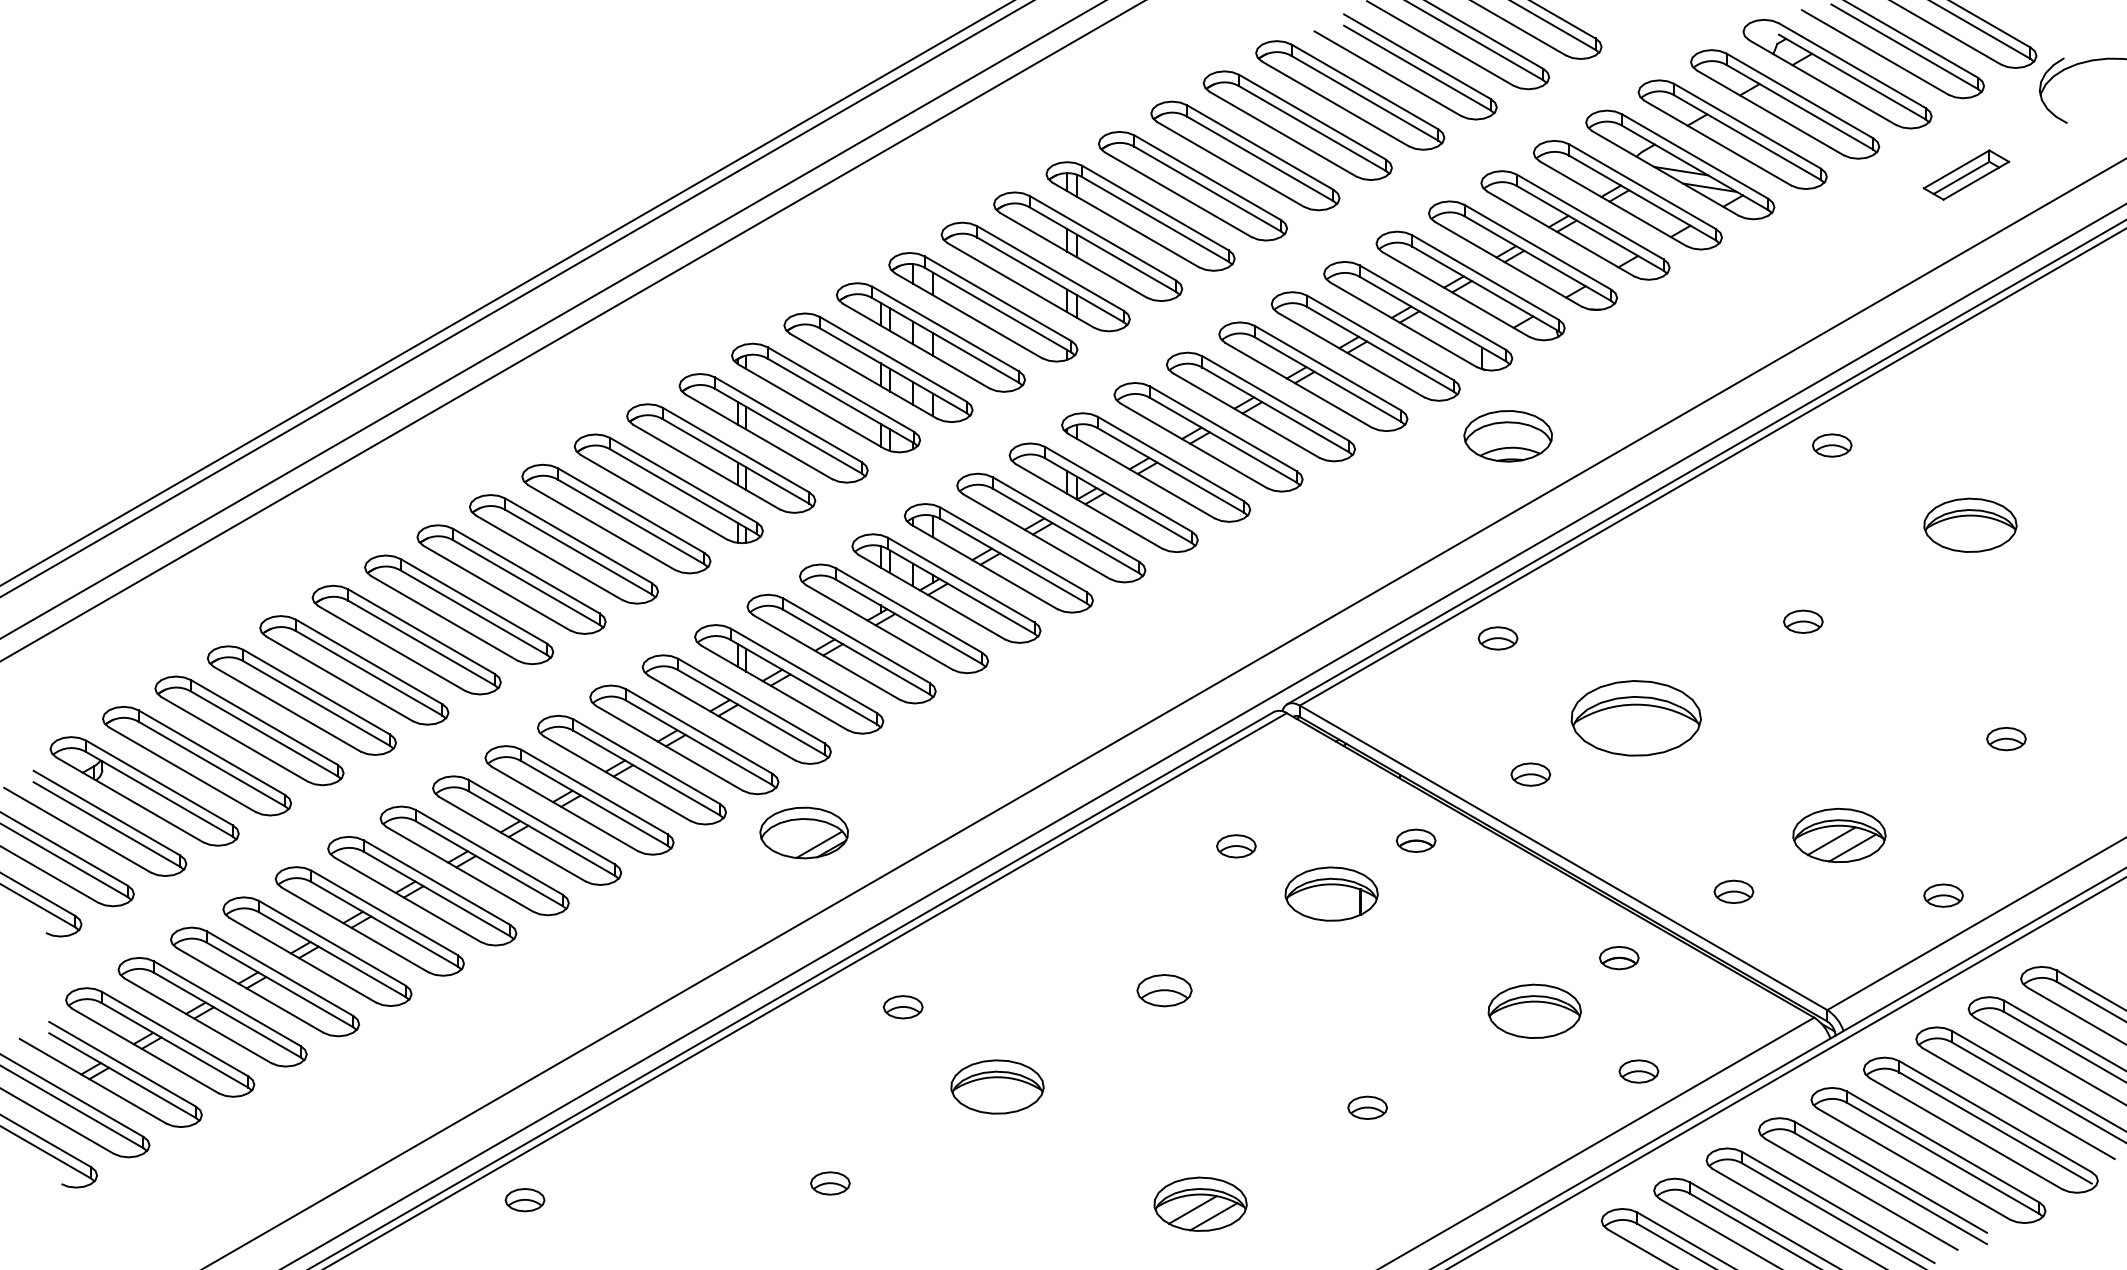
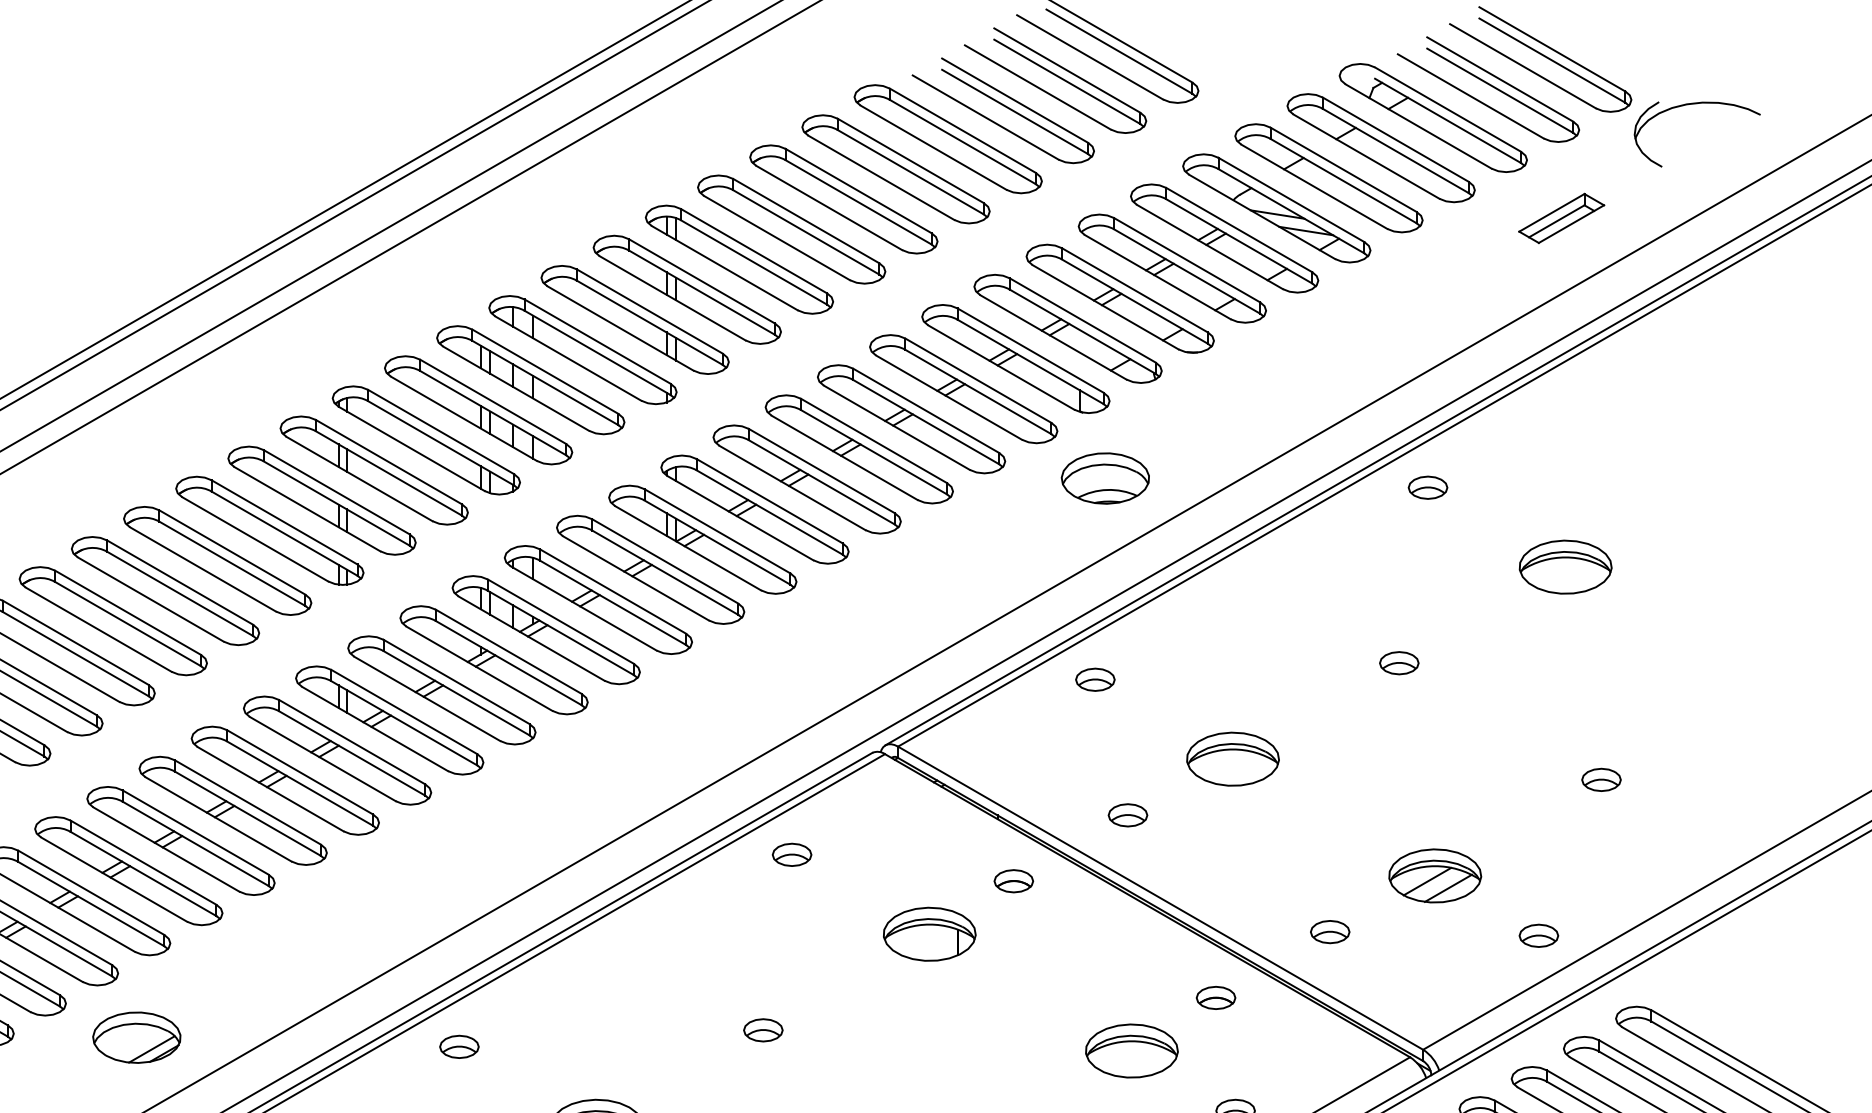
part: (1636, 717) -> (1233, 758), size x0.71
part: (803, 832) -> (136, 1037), moved
part: (1236, 846) -> (792, 855), moved
part: (1164, 990) -> (763, 1030), size x0.71
part: (903, 1007) -> (459, 1047), moved

